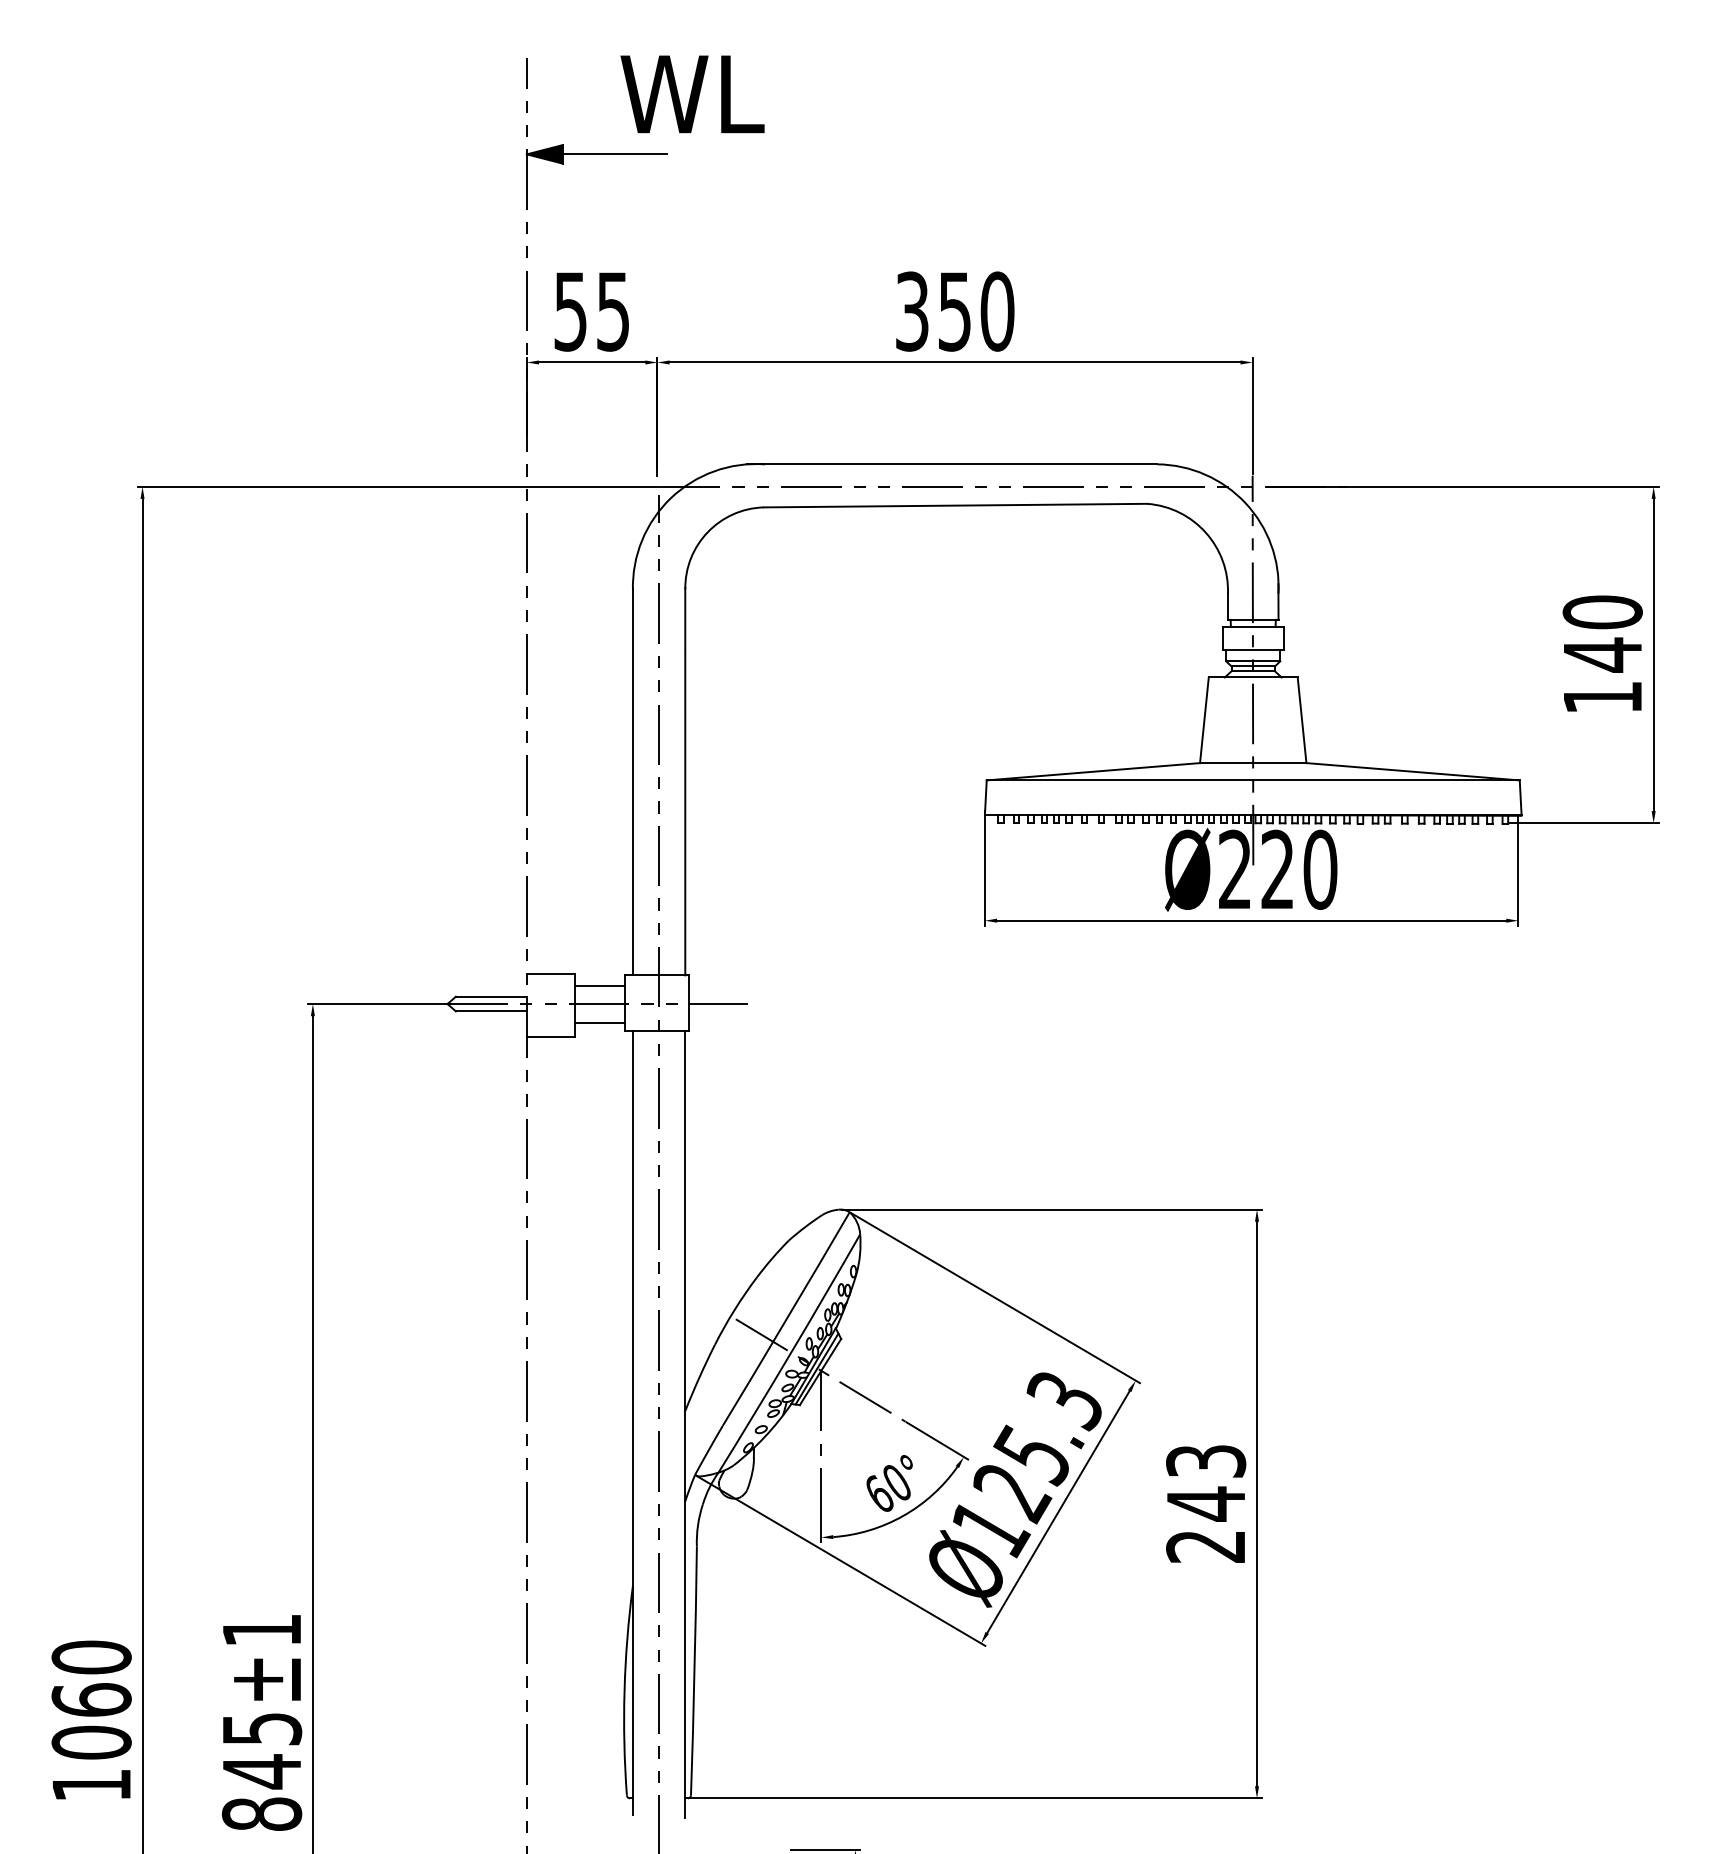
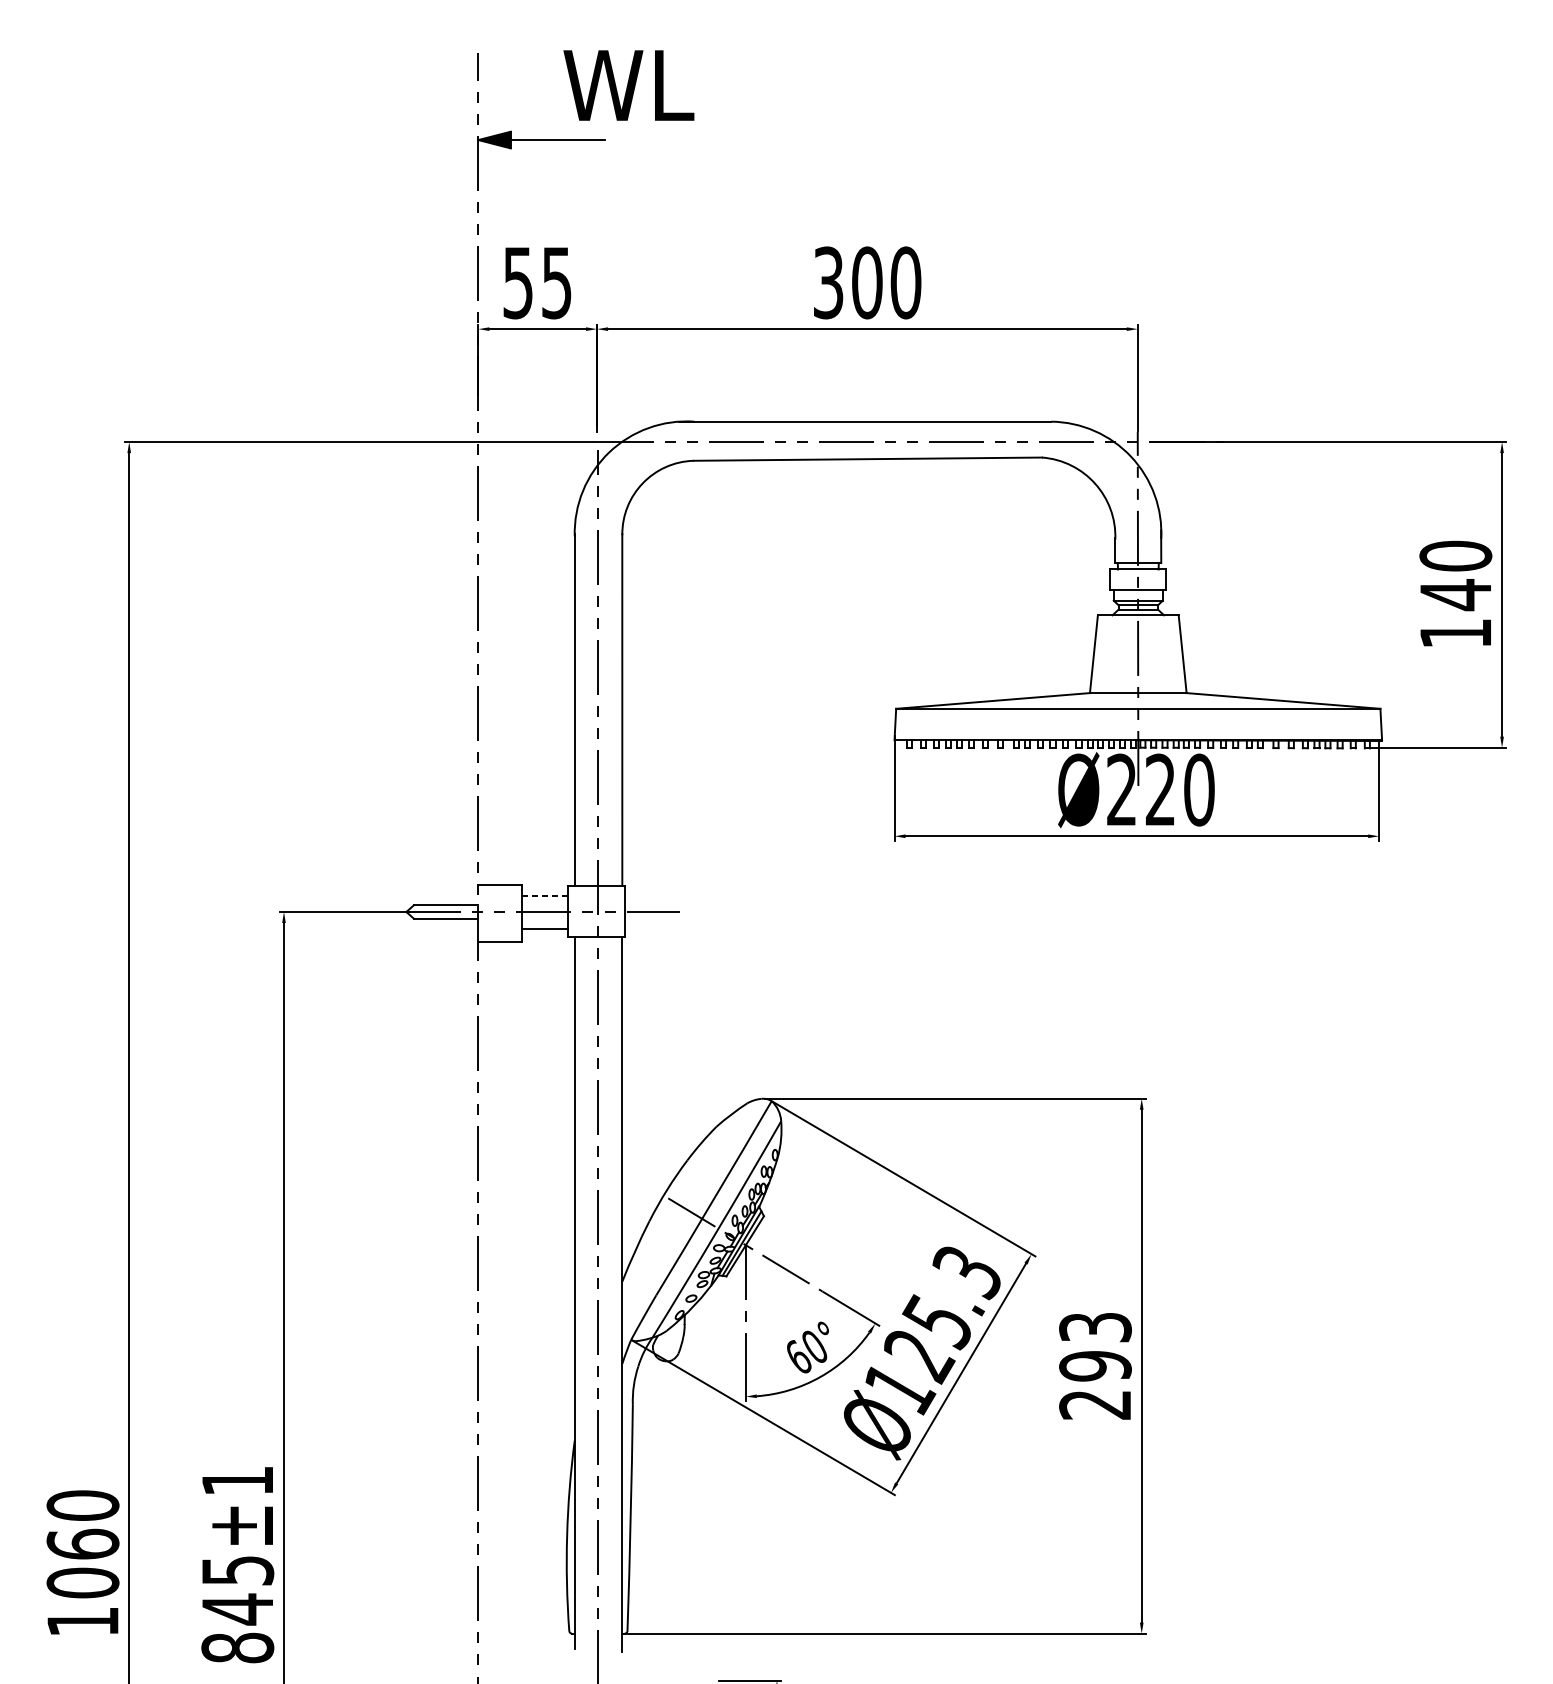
text: (954, 311) -> (866, 282), 350 -> 300
line: (600, 986) -> (545, 896), solid -> dashed
text: (1206, 1503) -> (1095, 1365), 243 -> 293

